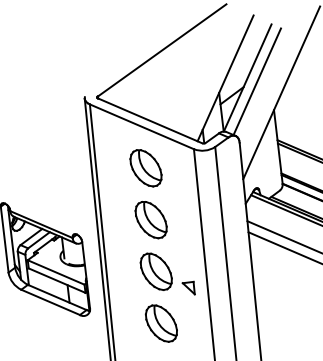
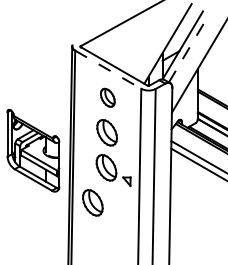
line: (258, 81) -> (189, 48), solid -> dashed
line: (142, 126) -> (108, 69), solid -> dashed
part: (145, 167) -> (107, 97), size x0.7
part: (160, 323) -> (92, 202), moved

